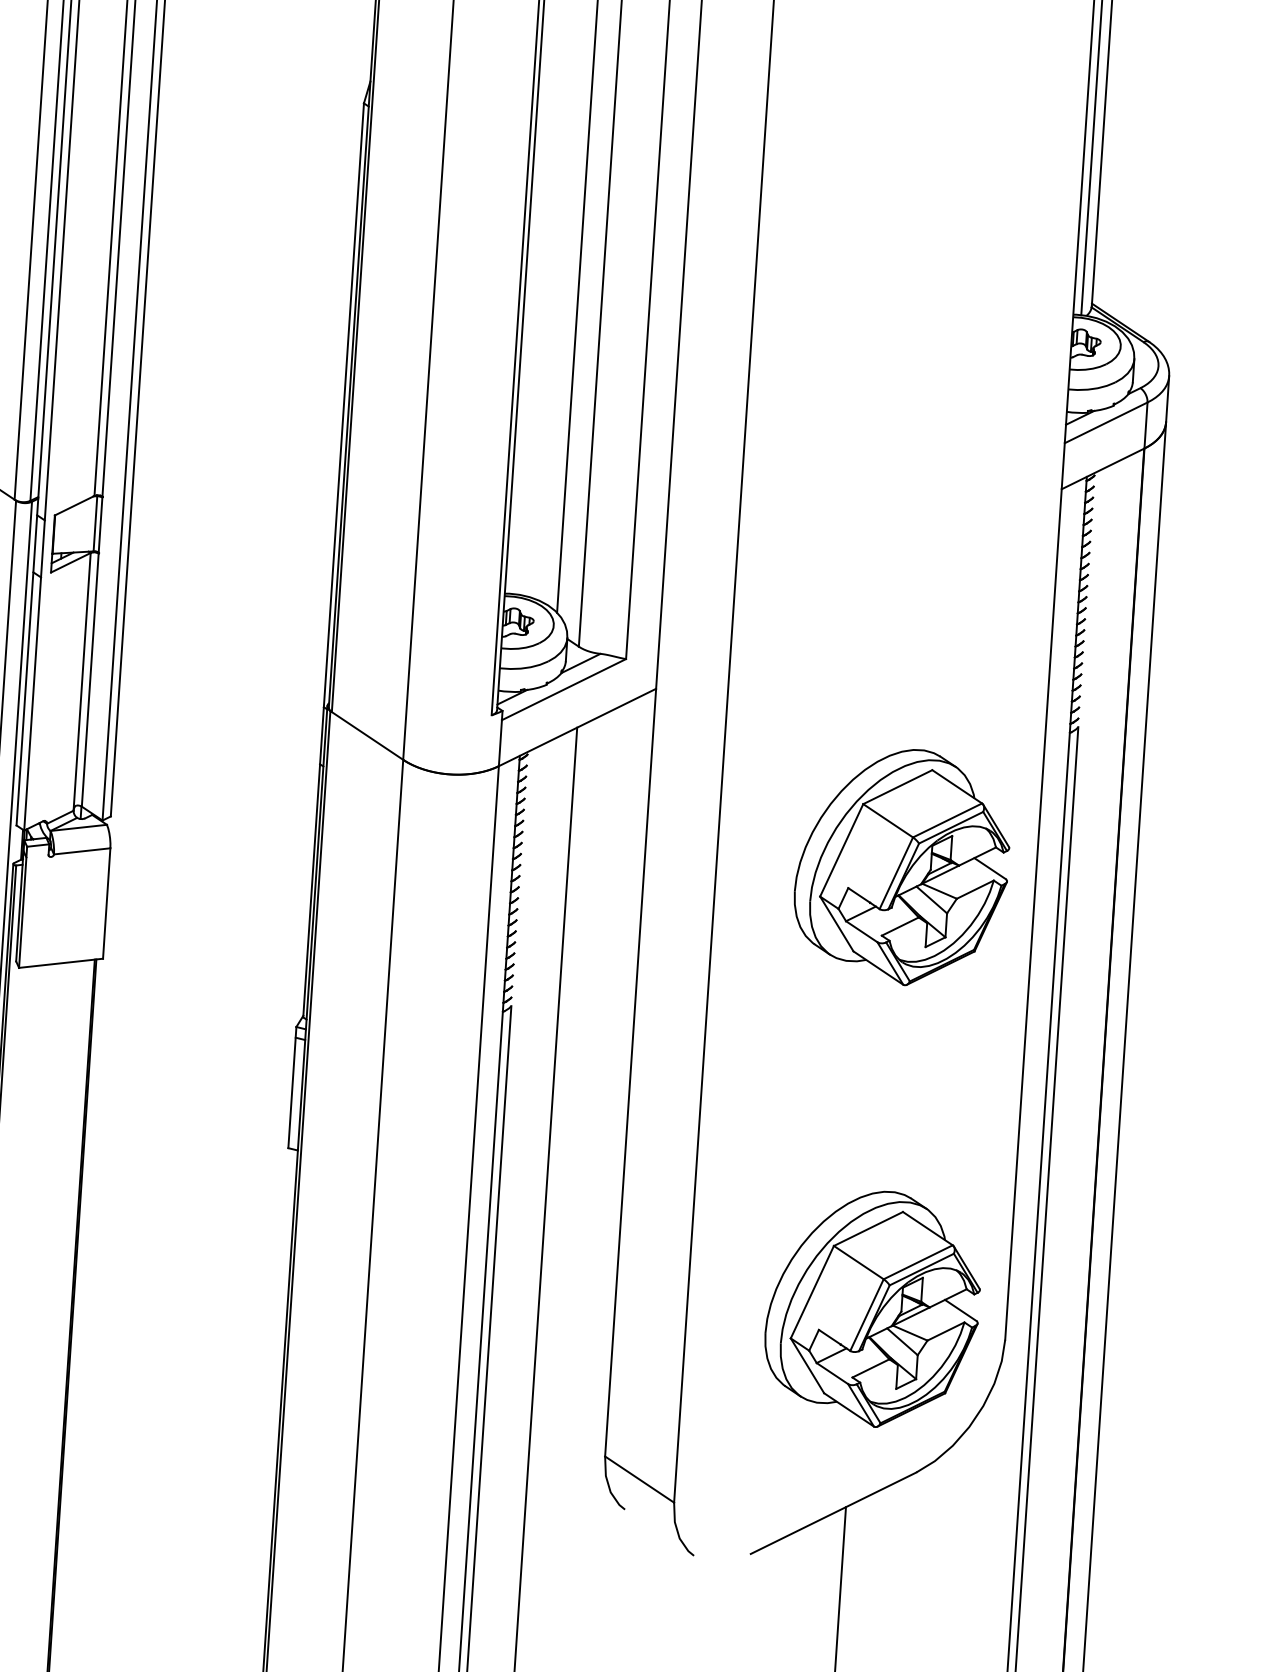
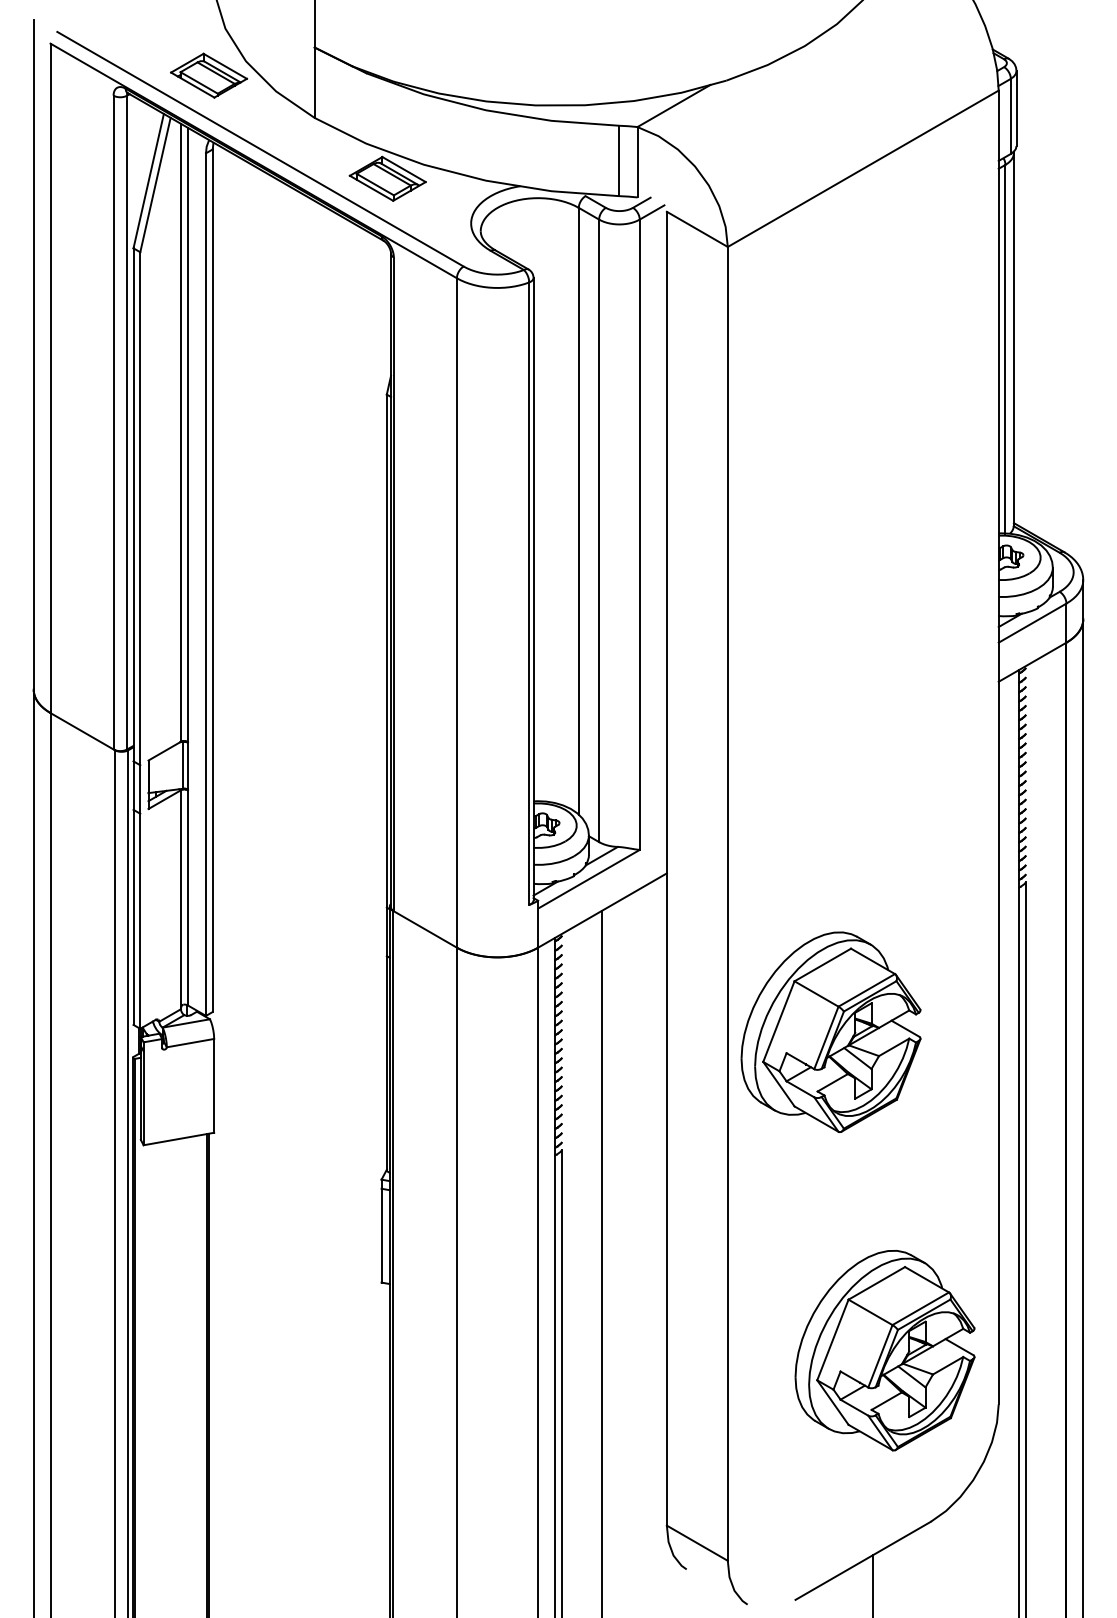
part: (901, 866) -> (830, 1031), moved
part: (872, 1308) -> (884, 1350), moved

